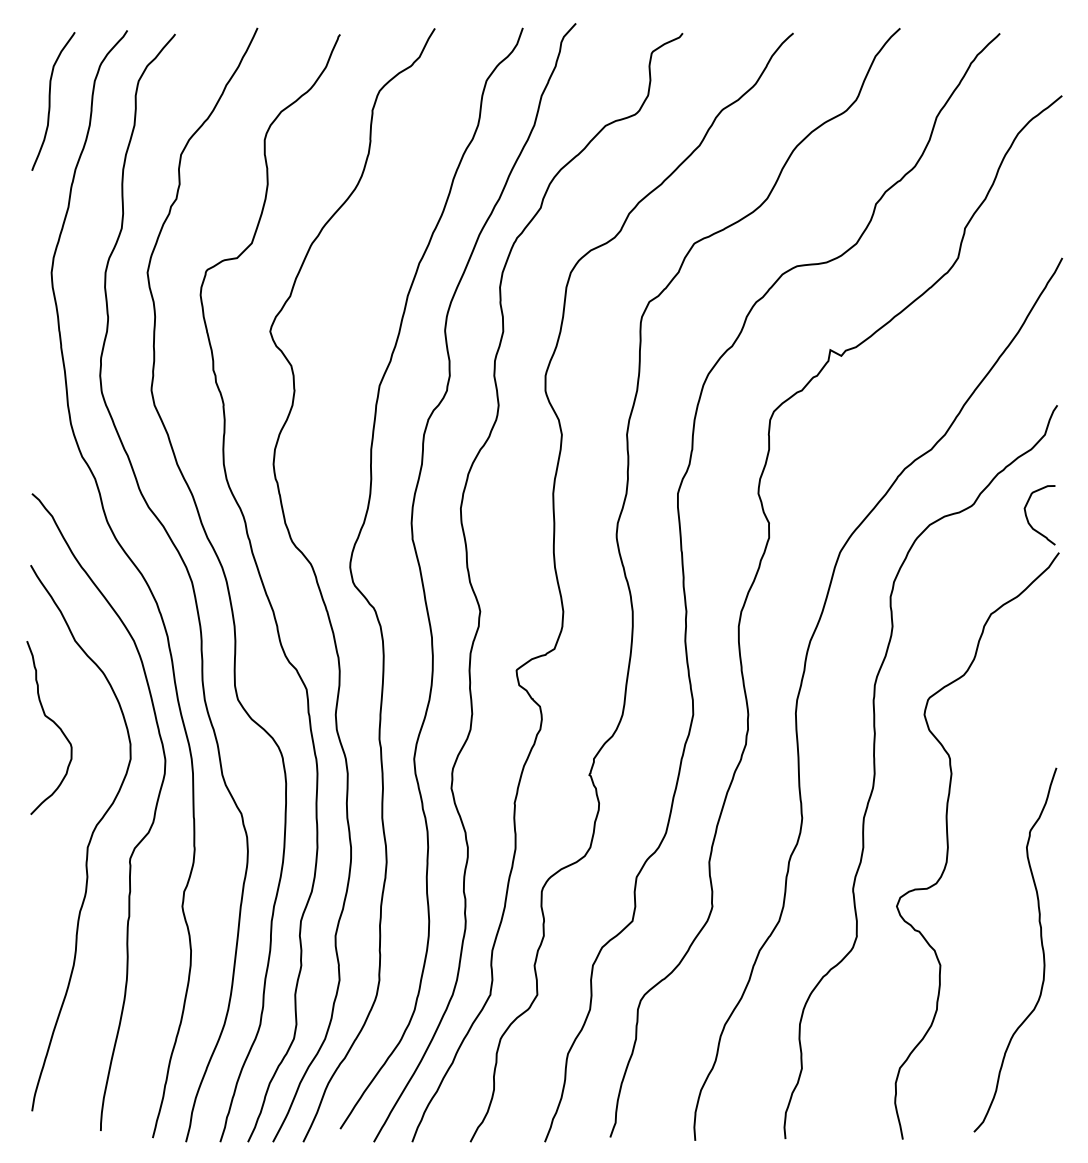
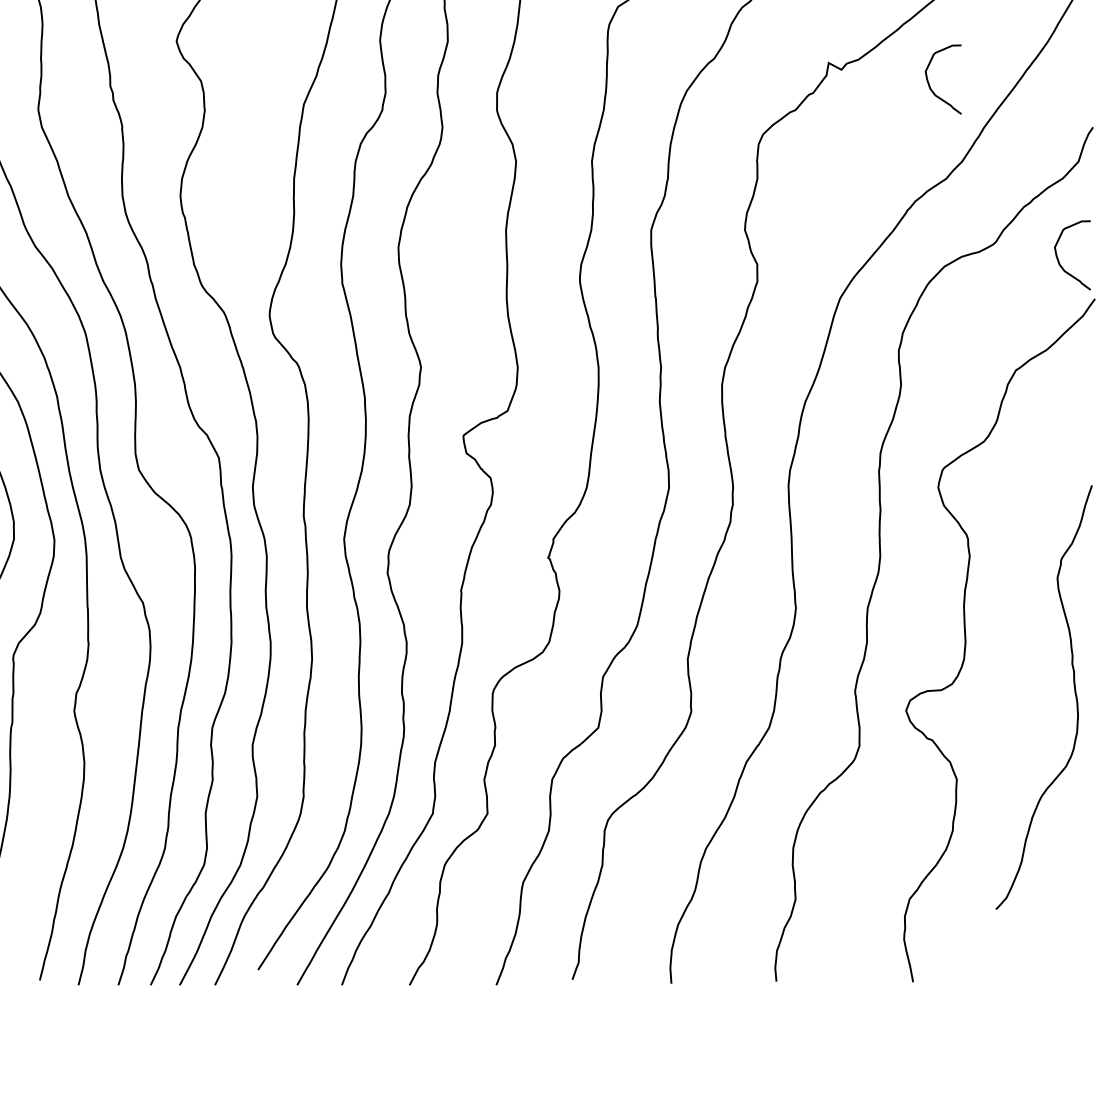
curve: (917, 368) -> (930, 84), added
curve: (1041, 947) -> (1074, 694), moved

